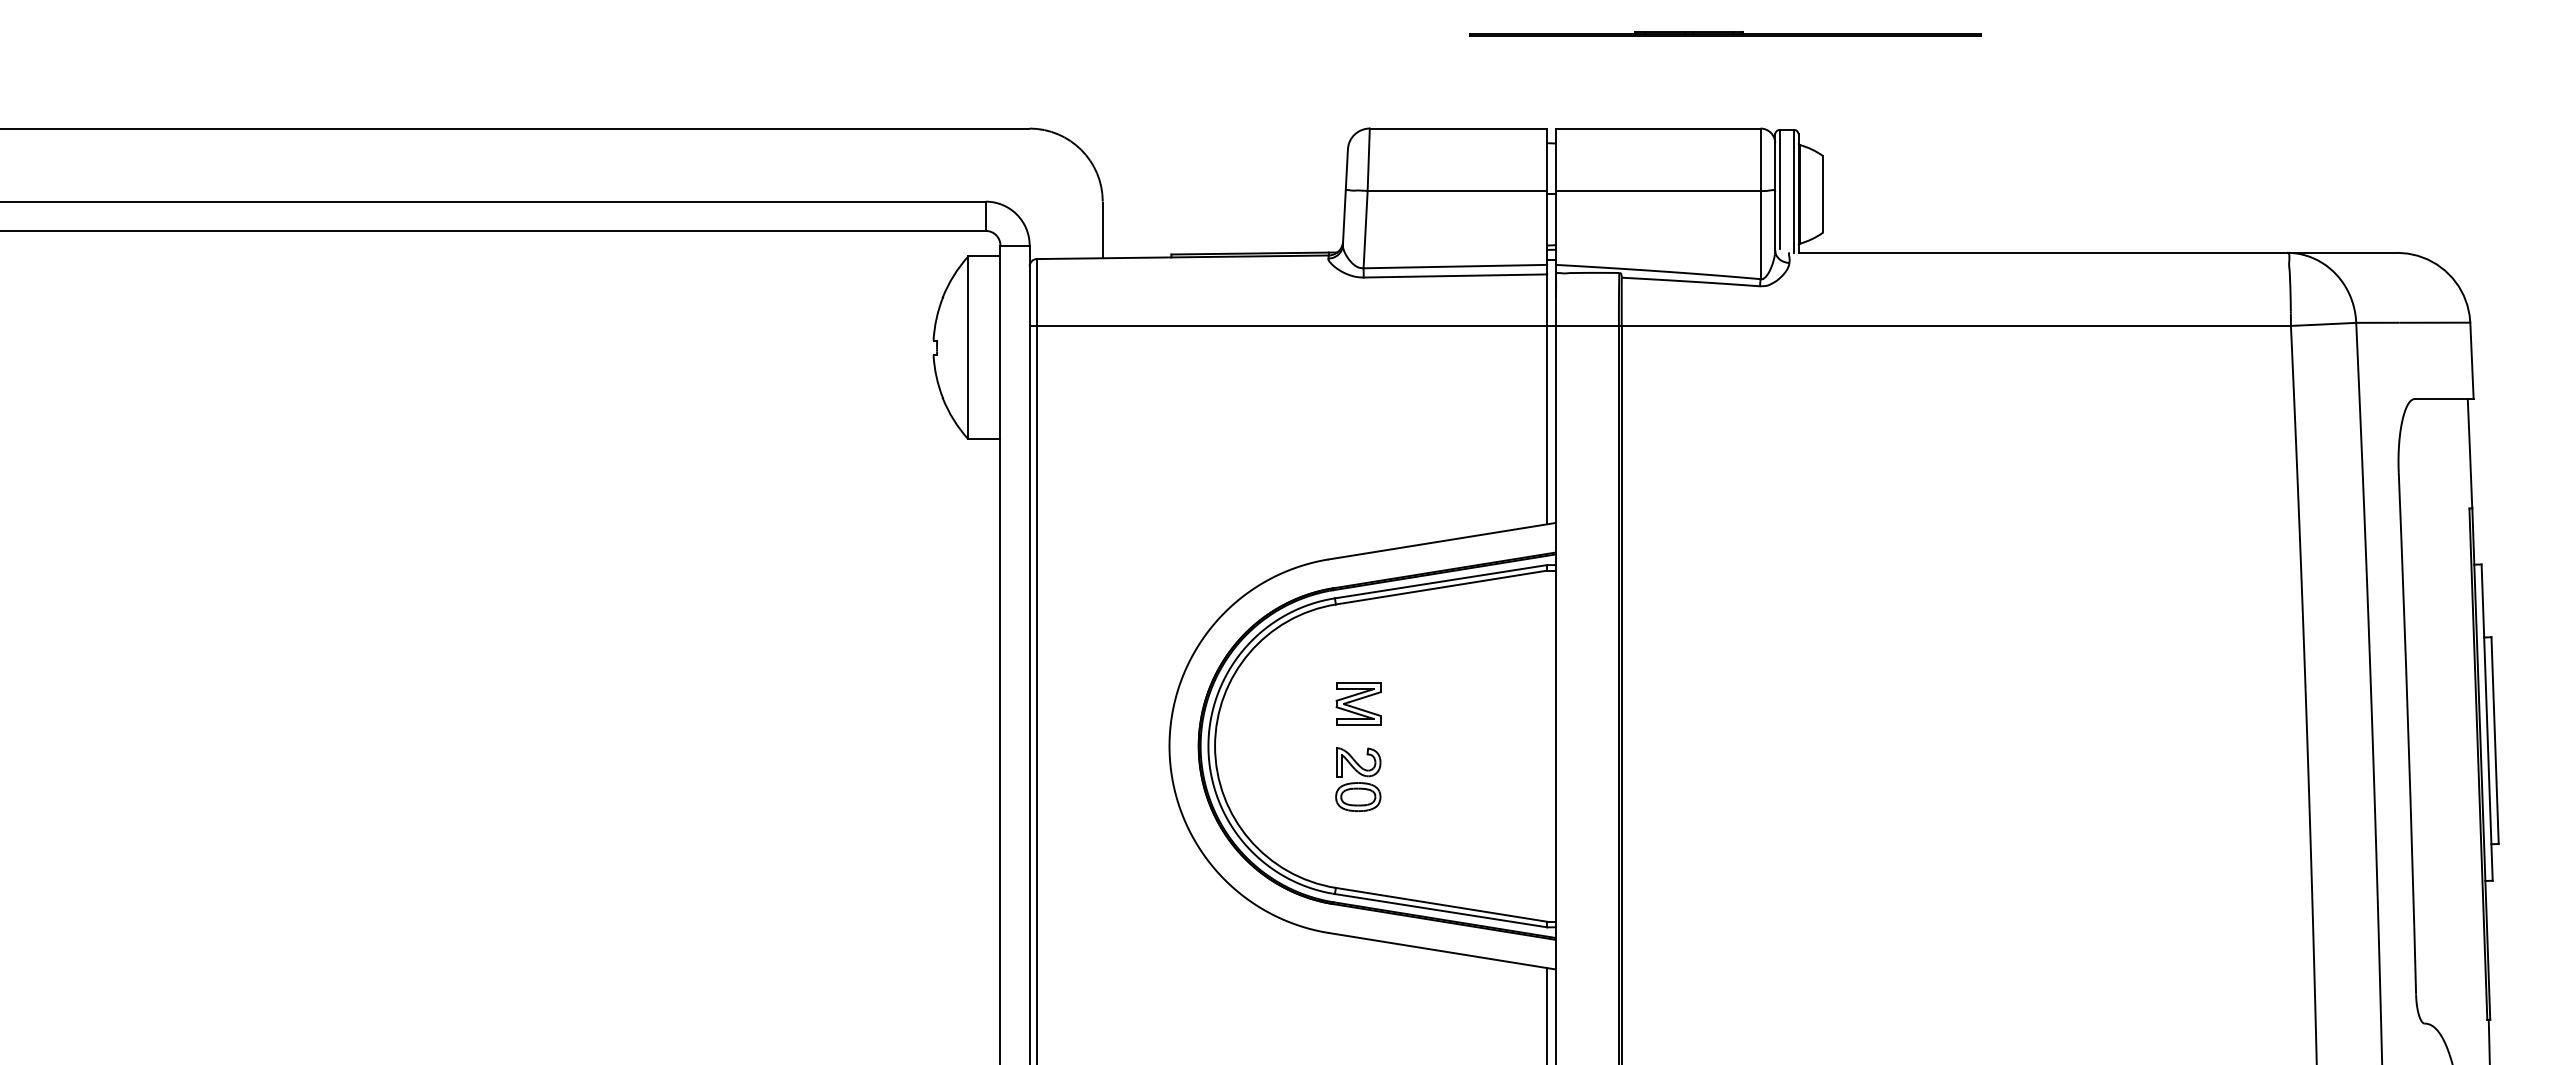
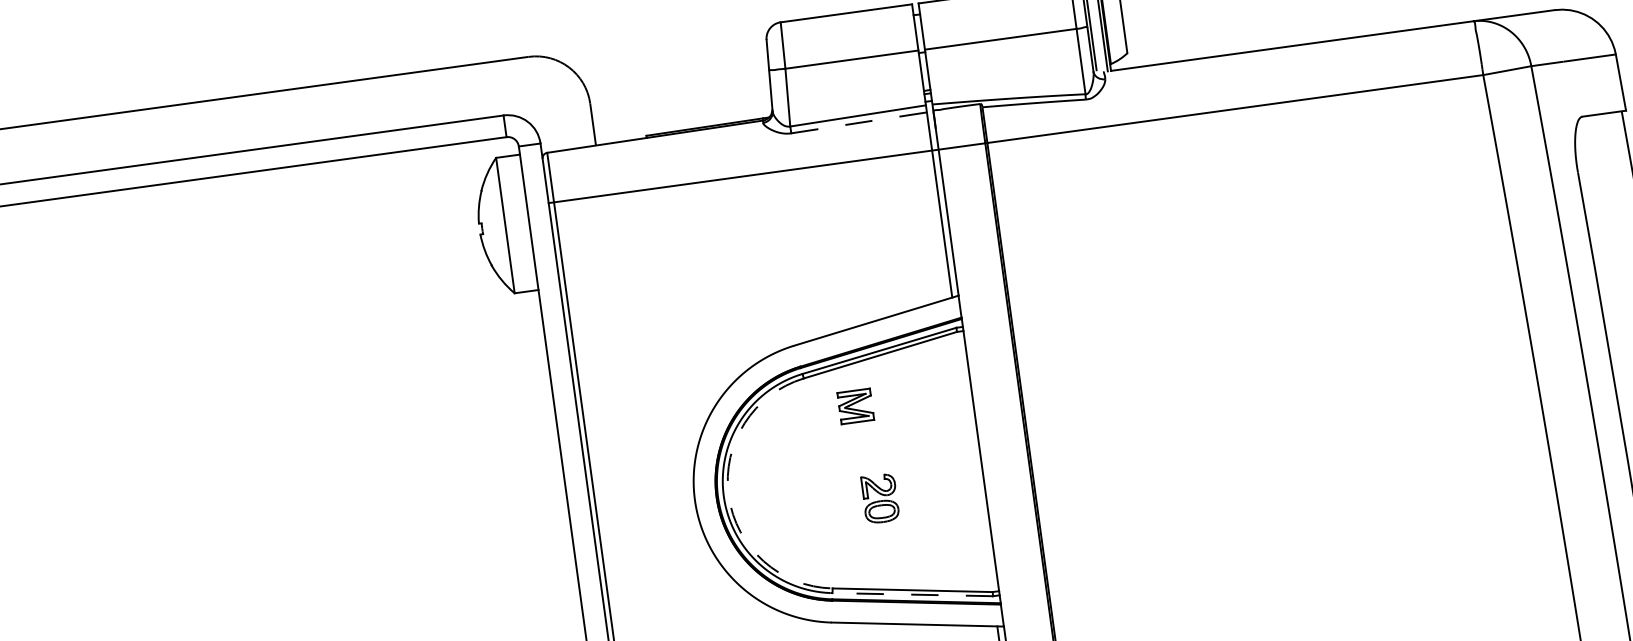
line: (1455, 275) -> (859, 122), solid -> dashed
part: (1358, 703) -> (855, 406), moved
arc: (1215, 746) -> (729, 495), solid -> dashed
part: (1358, 779) -> (880, 498), moved
line: (1440, 910) -> (912, 594), solid -> dashed

